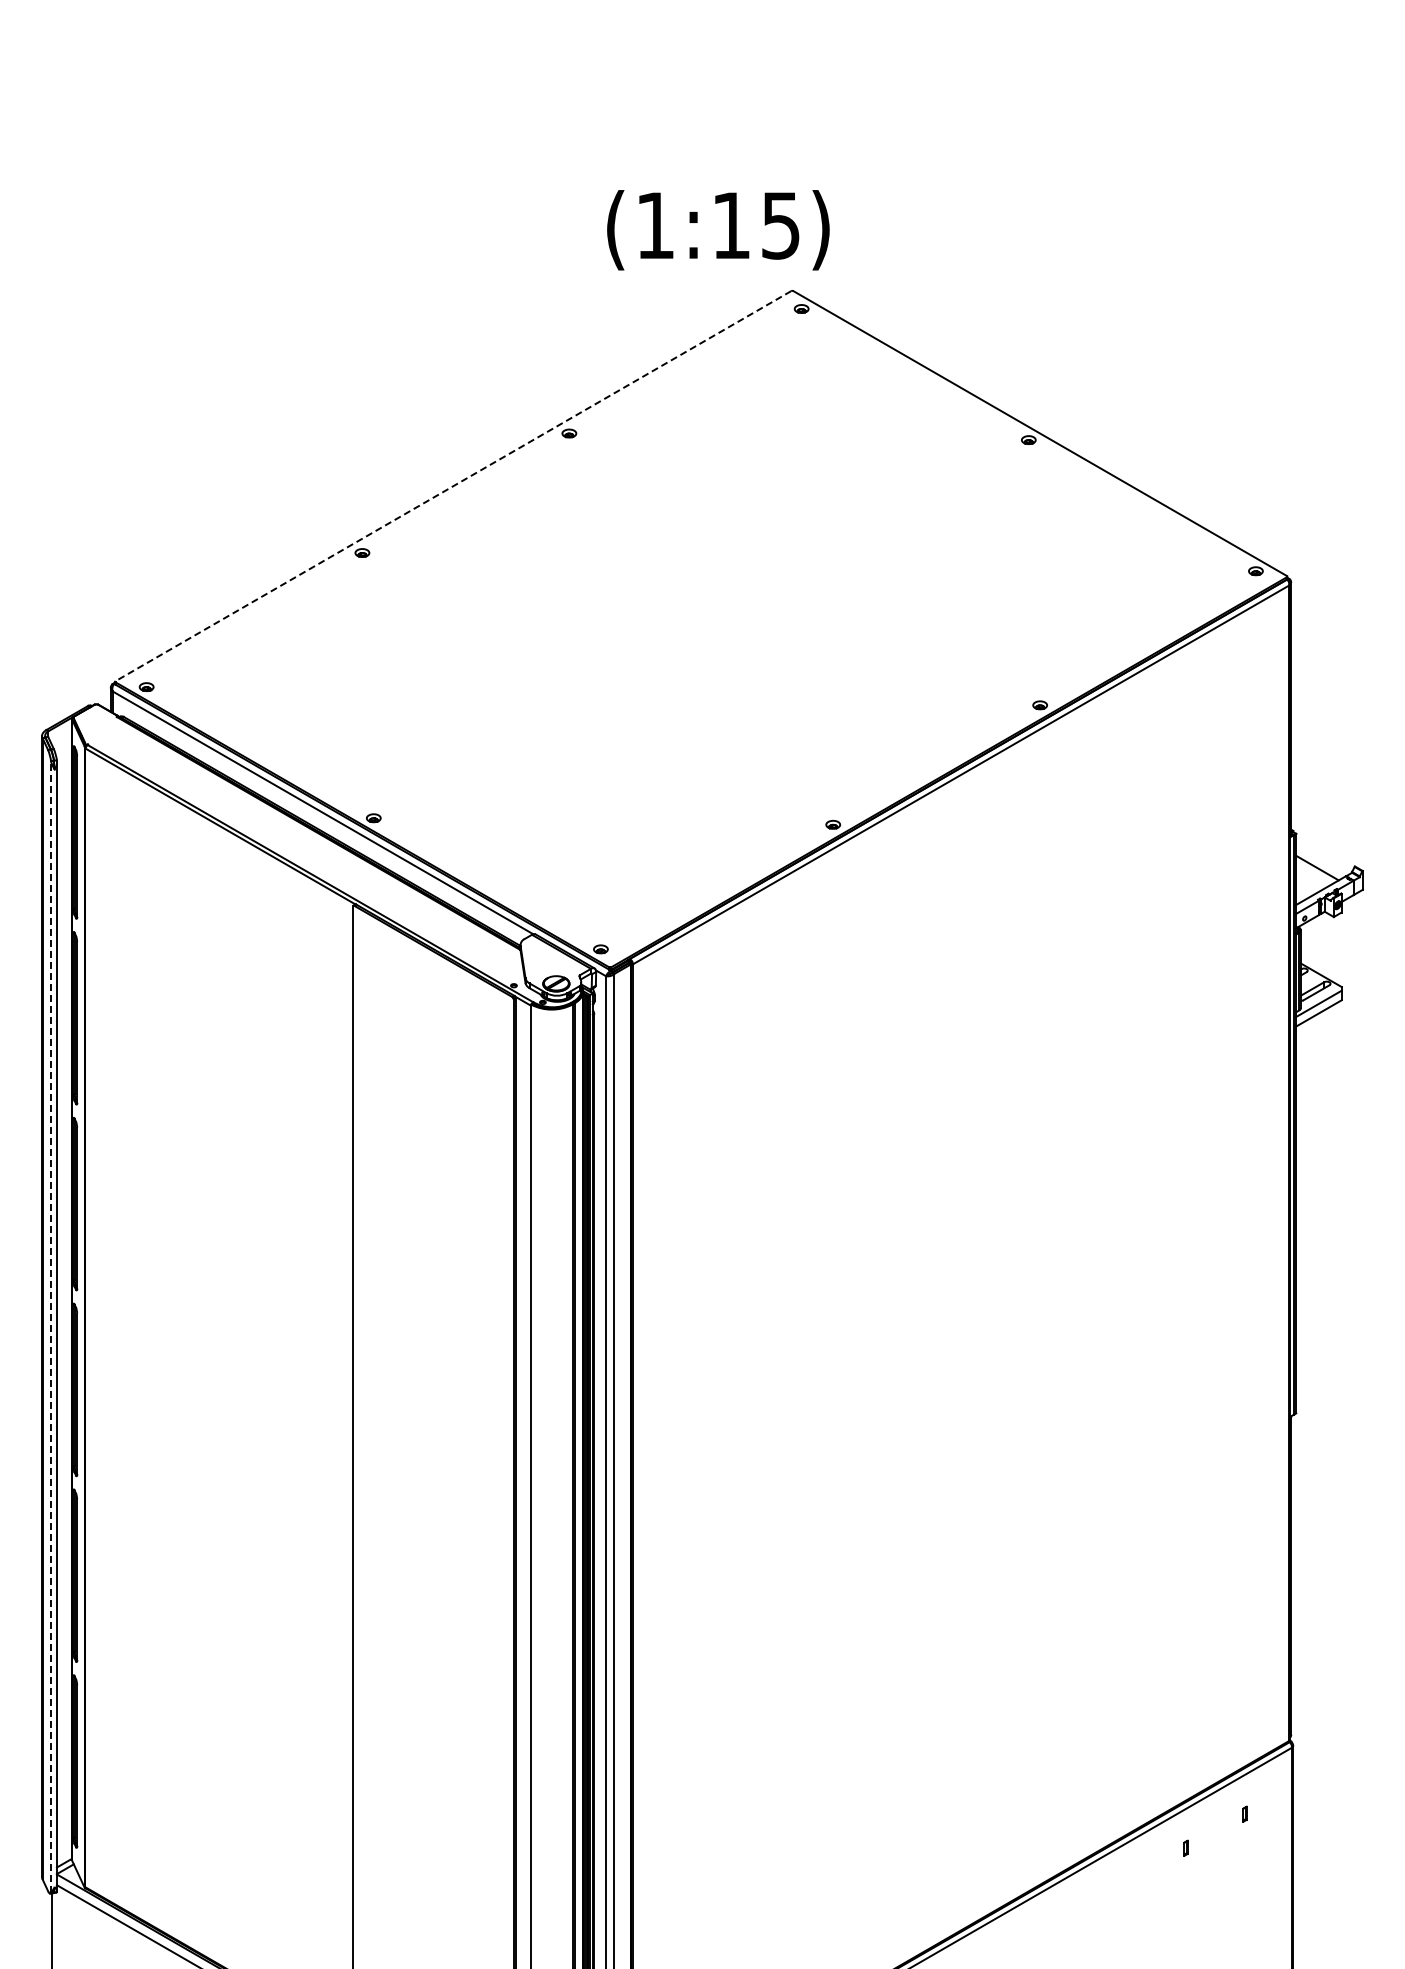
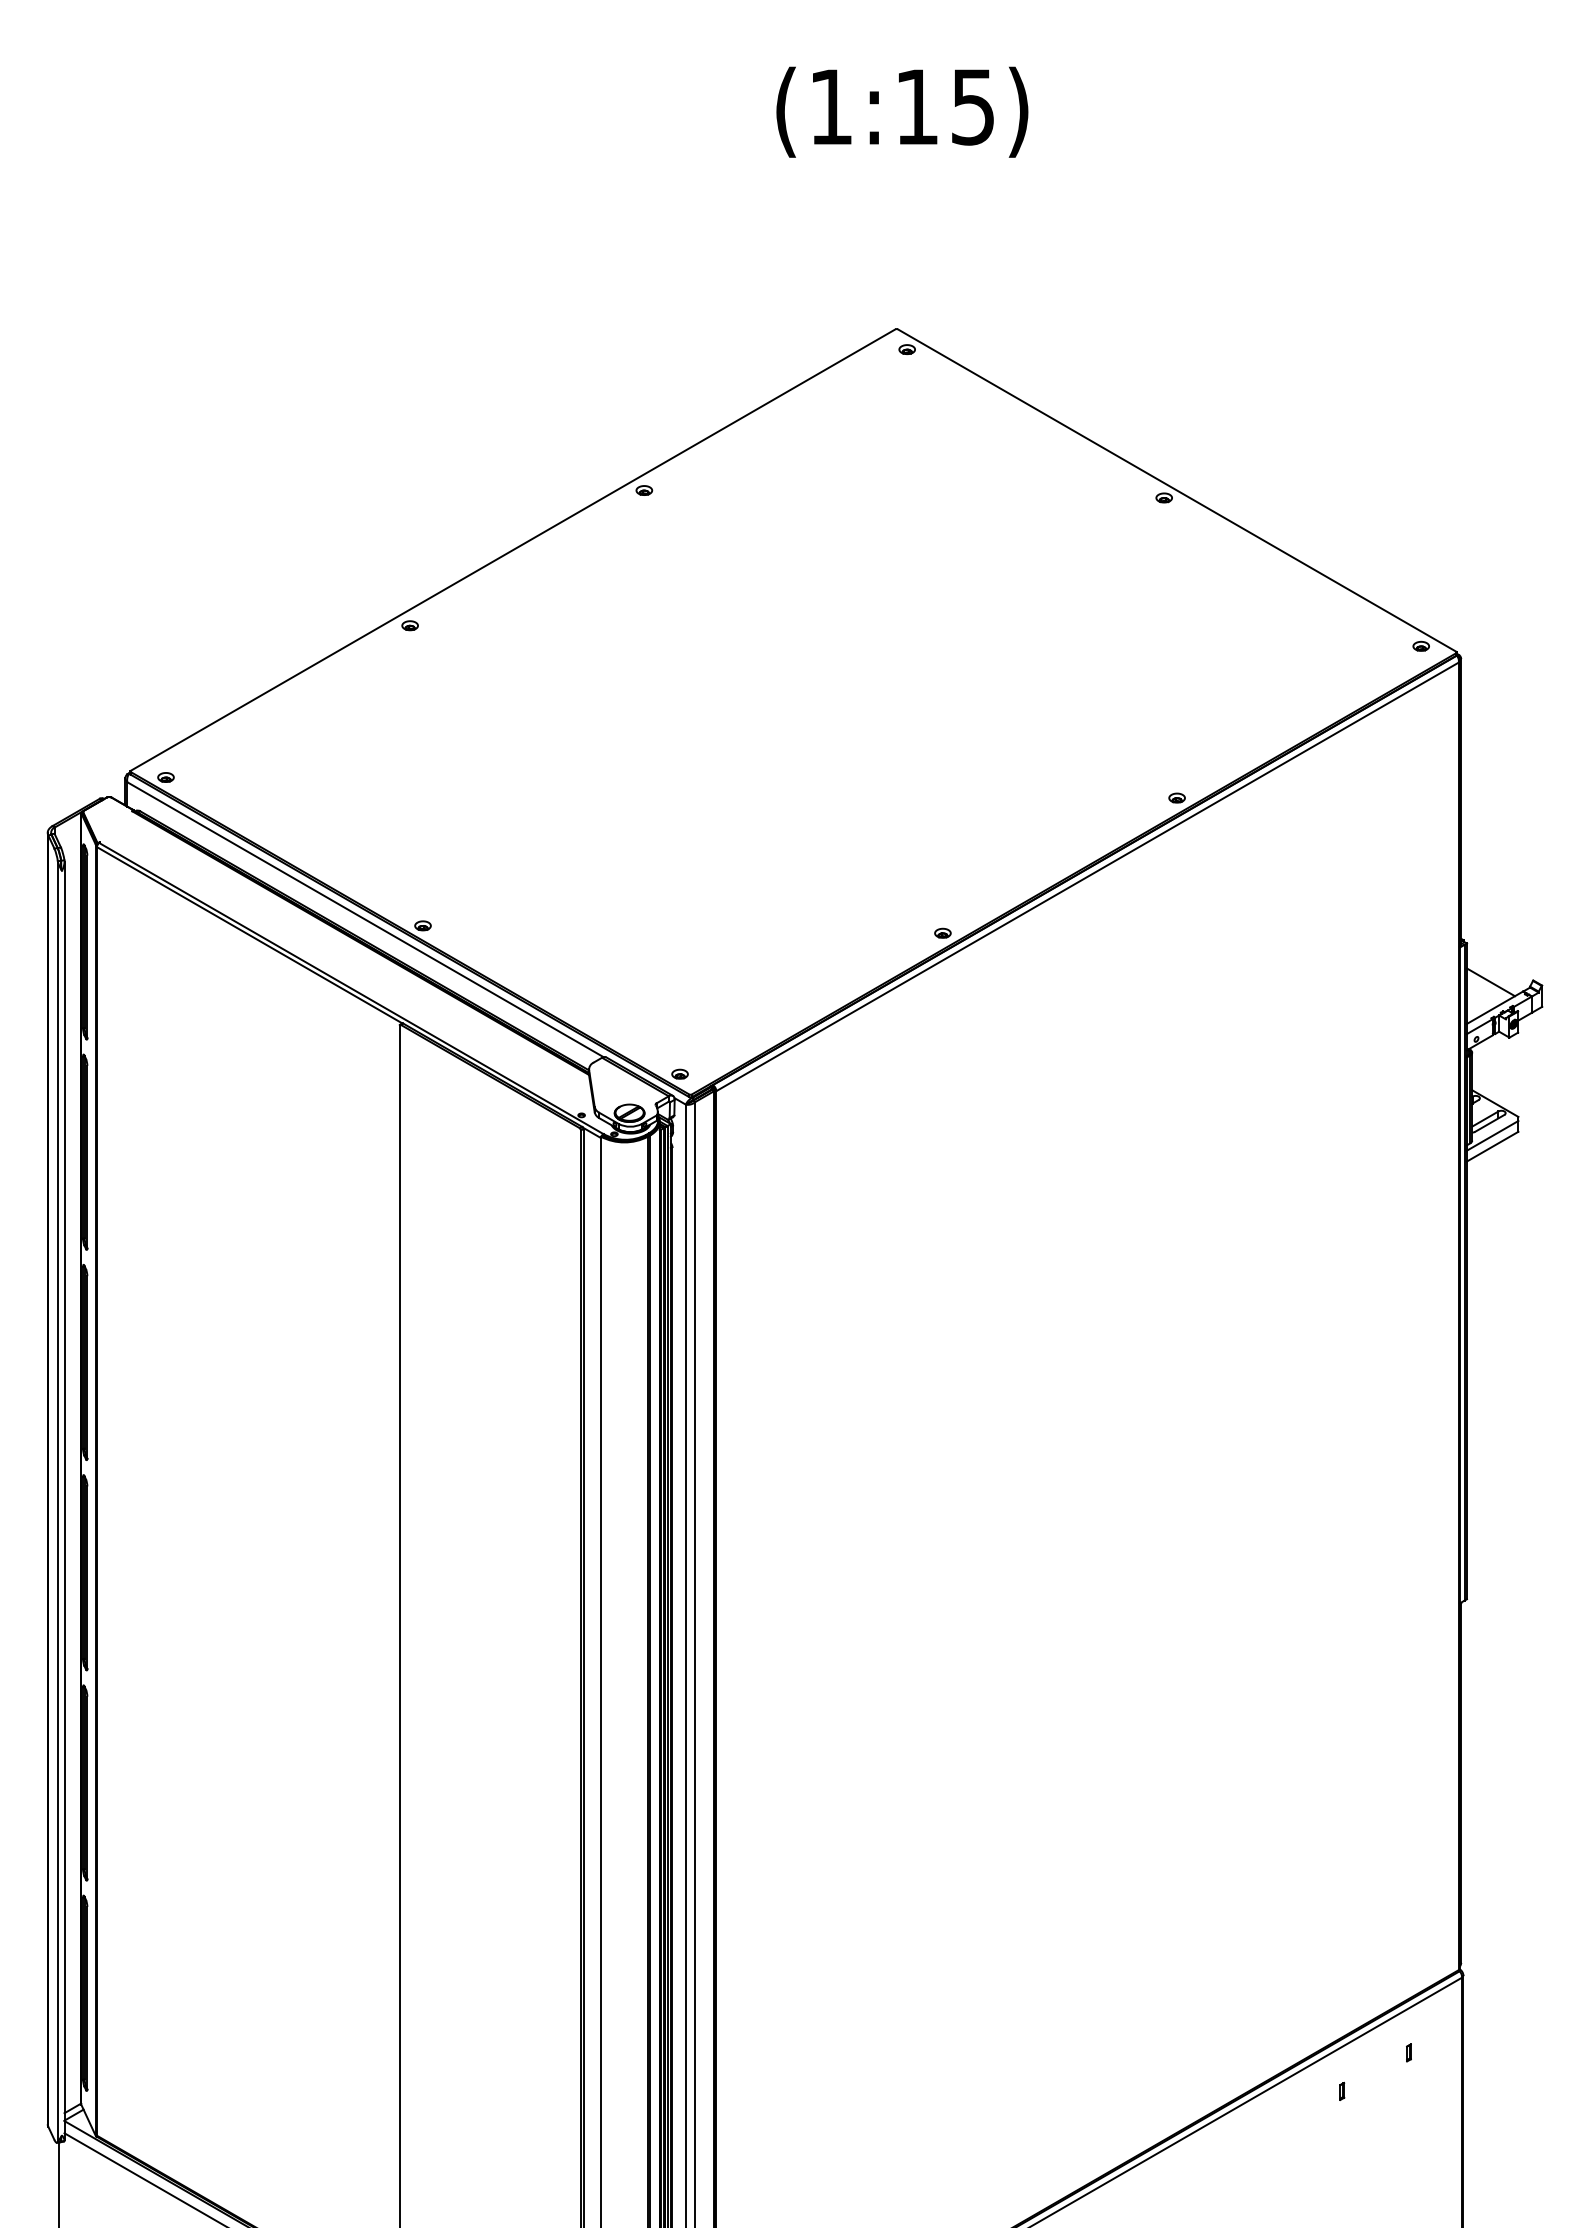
text: (718, 230) -> (902, 112), moved
line: (453, 486) -> (513, 550), dashed -> solid
line: (51, 1327) -> (58, 1502), dashed -> solid

